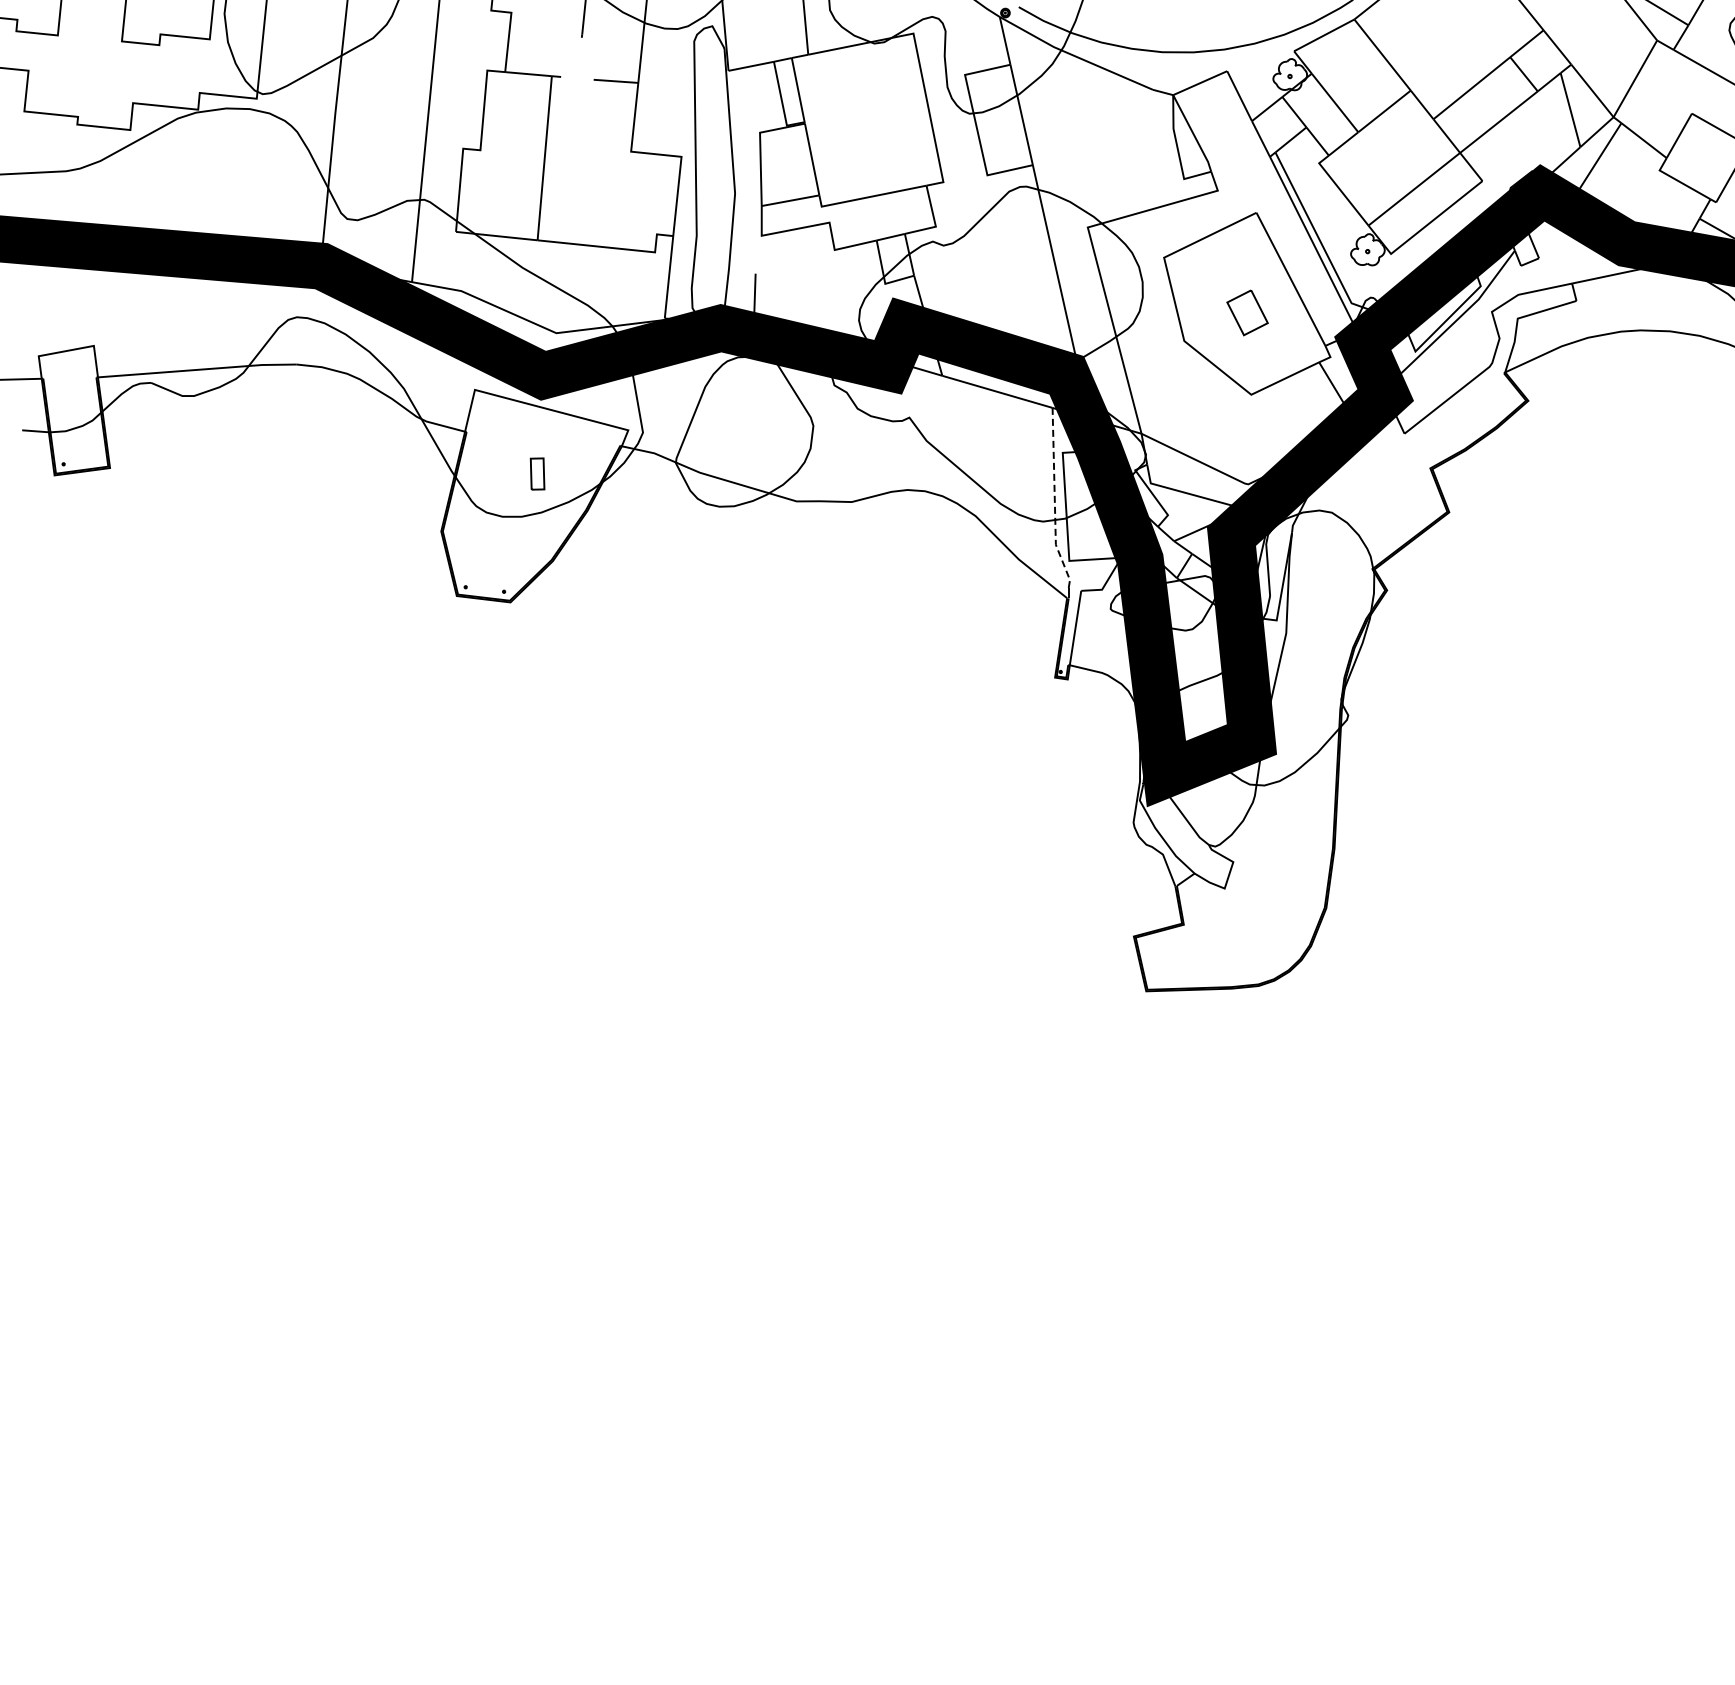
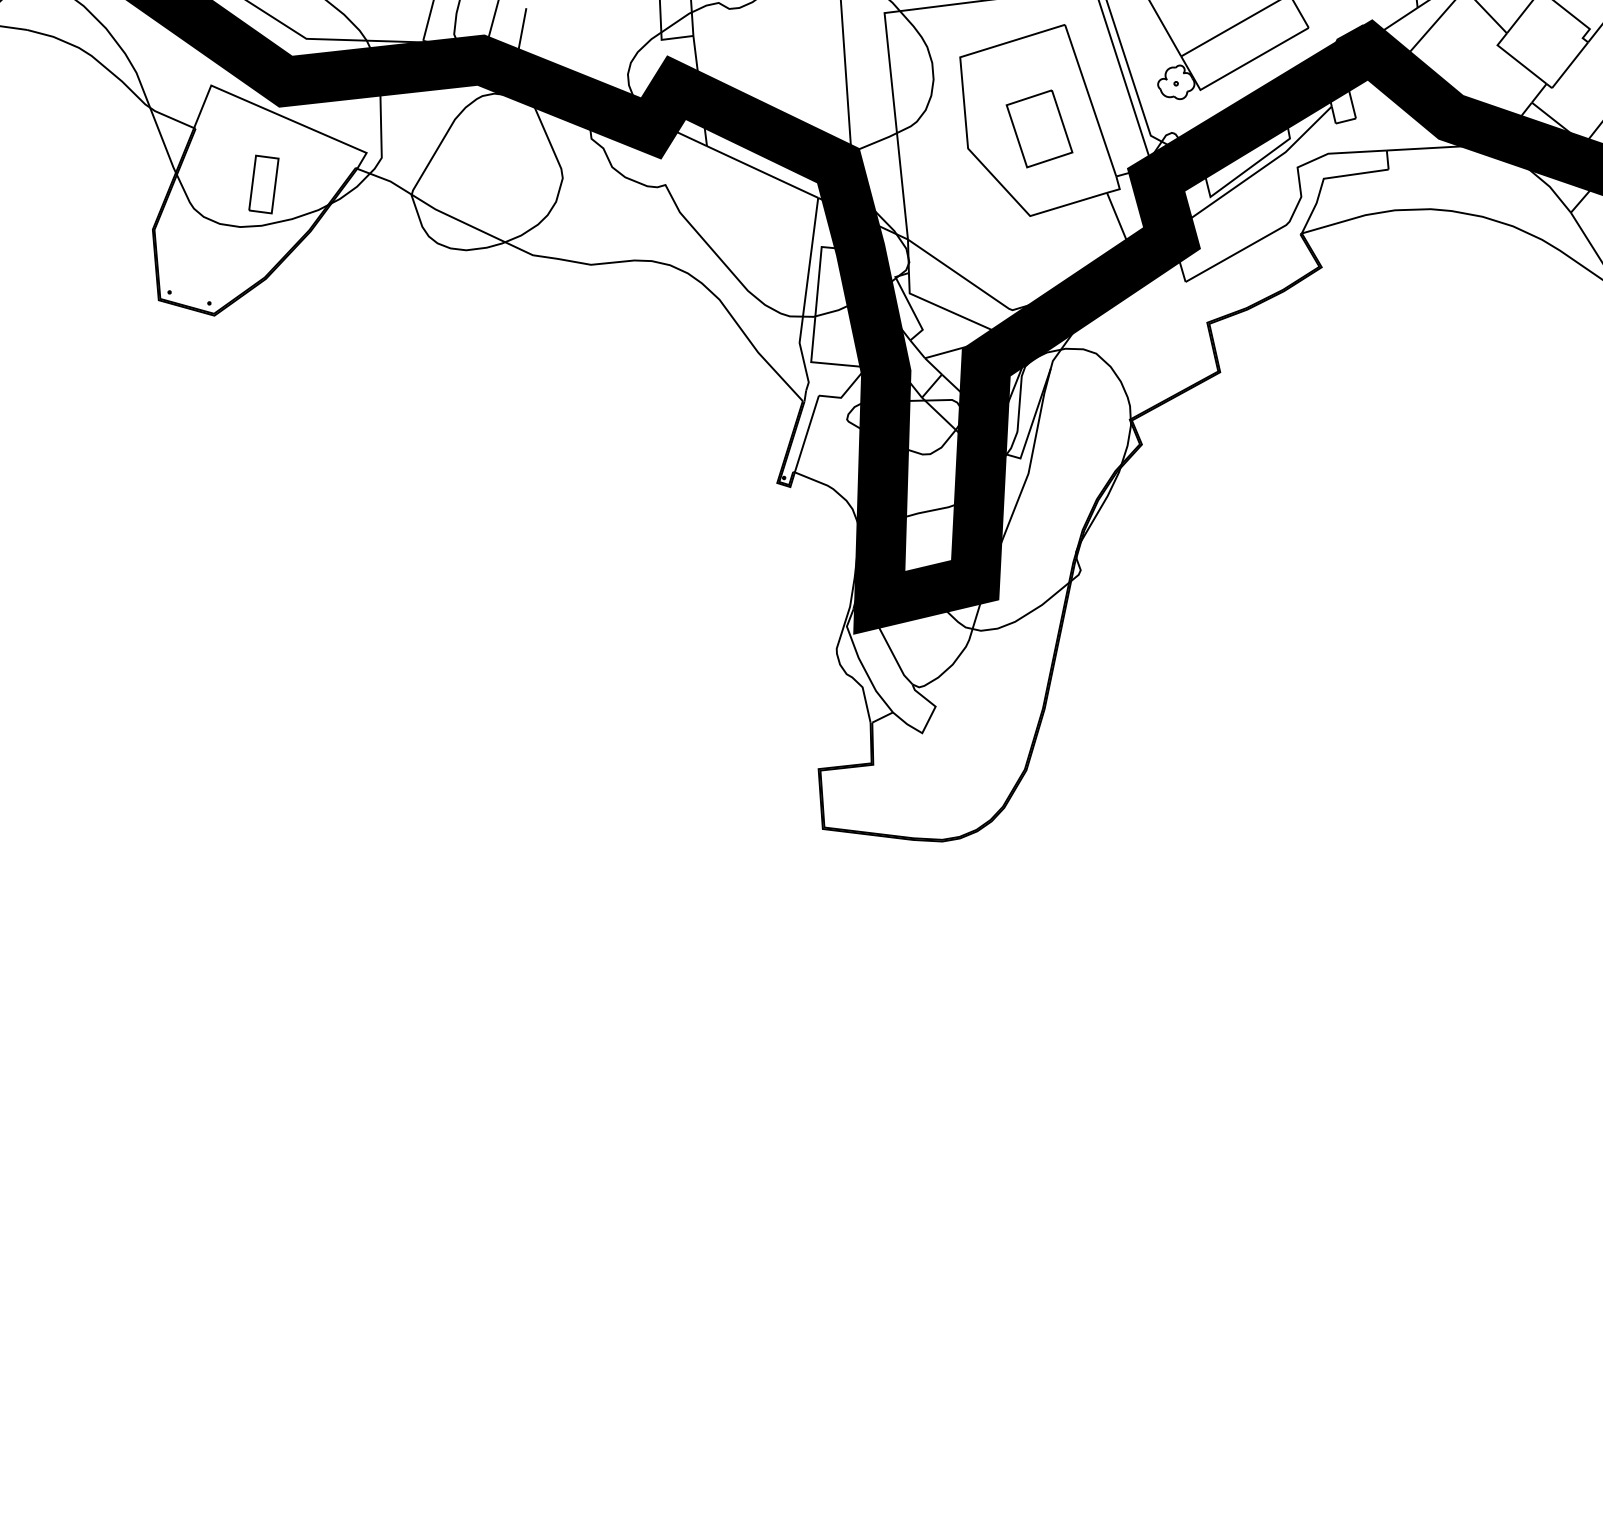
part: (1247, 312) -> (1039, 128), size x1.67
part: (537, 473) -> (263, 183), size x1.67
line: (1054, 500) -> (805, 295), dashed -> solid

